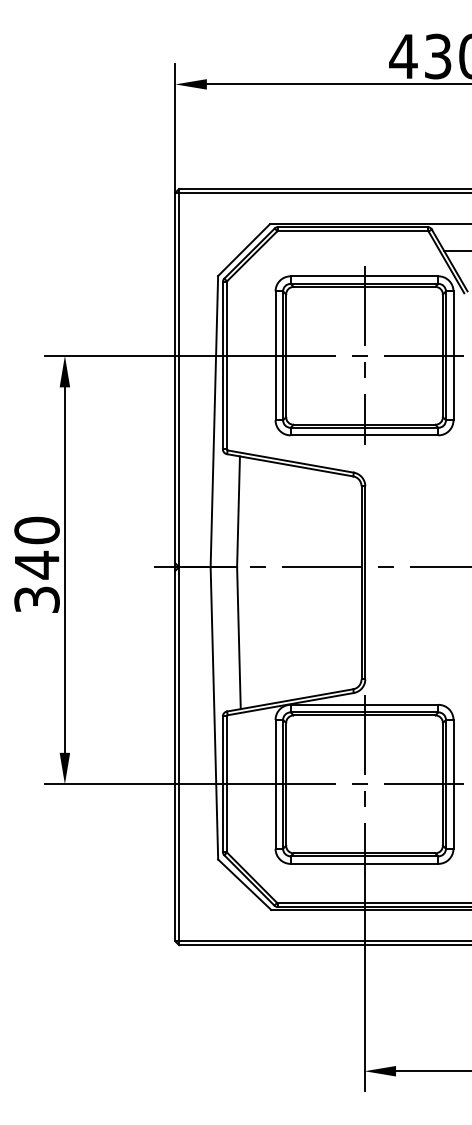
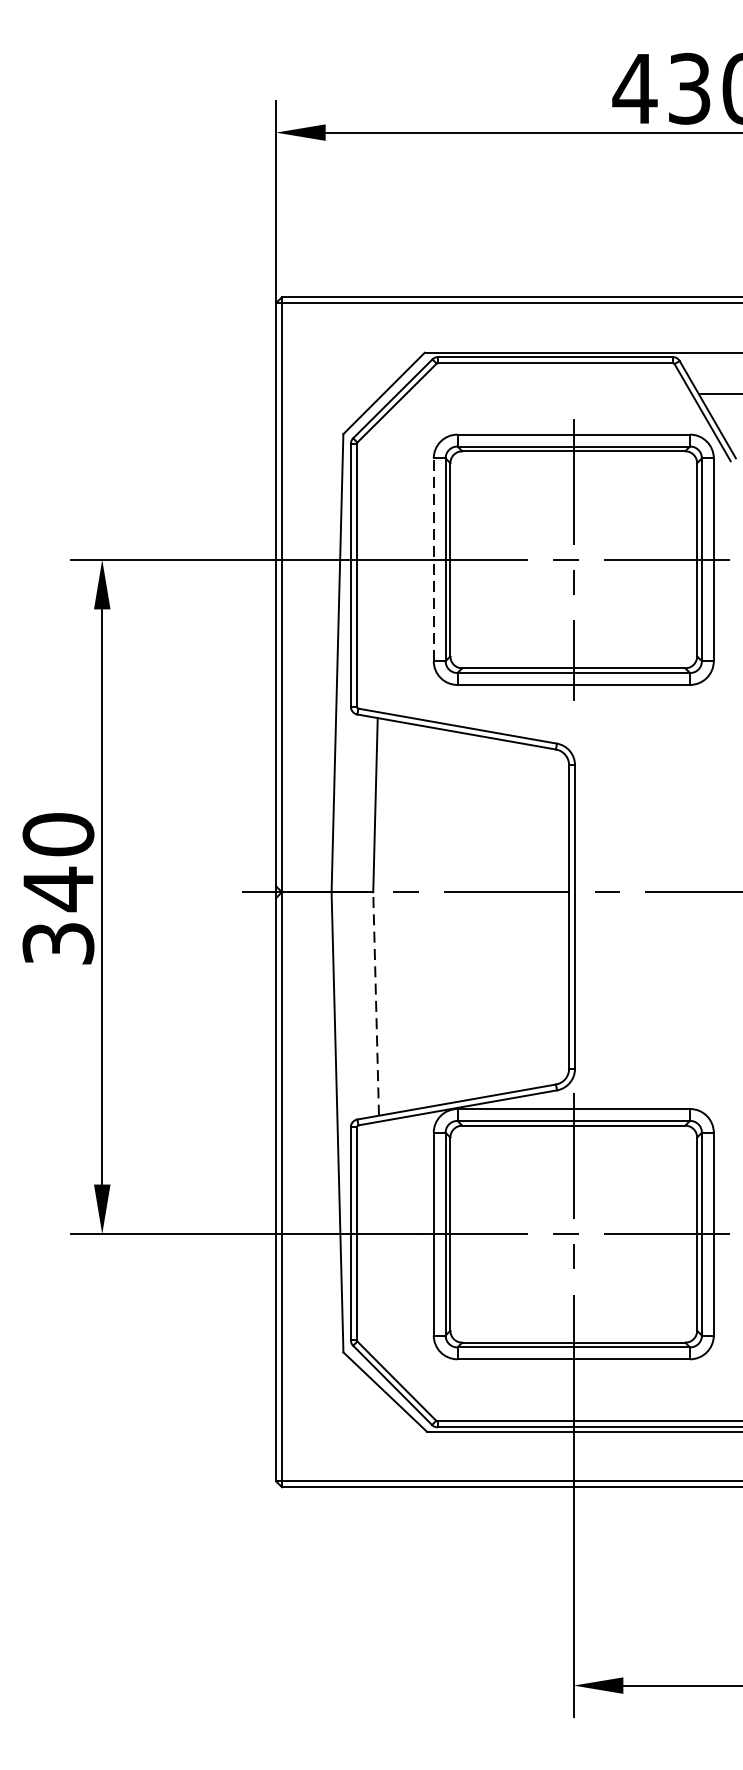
line: (275, 355) -> (433, 559), solid -> dashed
line: (238, 637) -> (375, 1003), solid -> dashed

